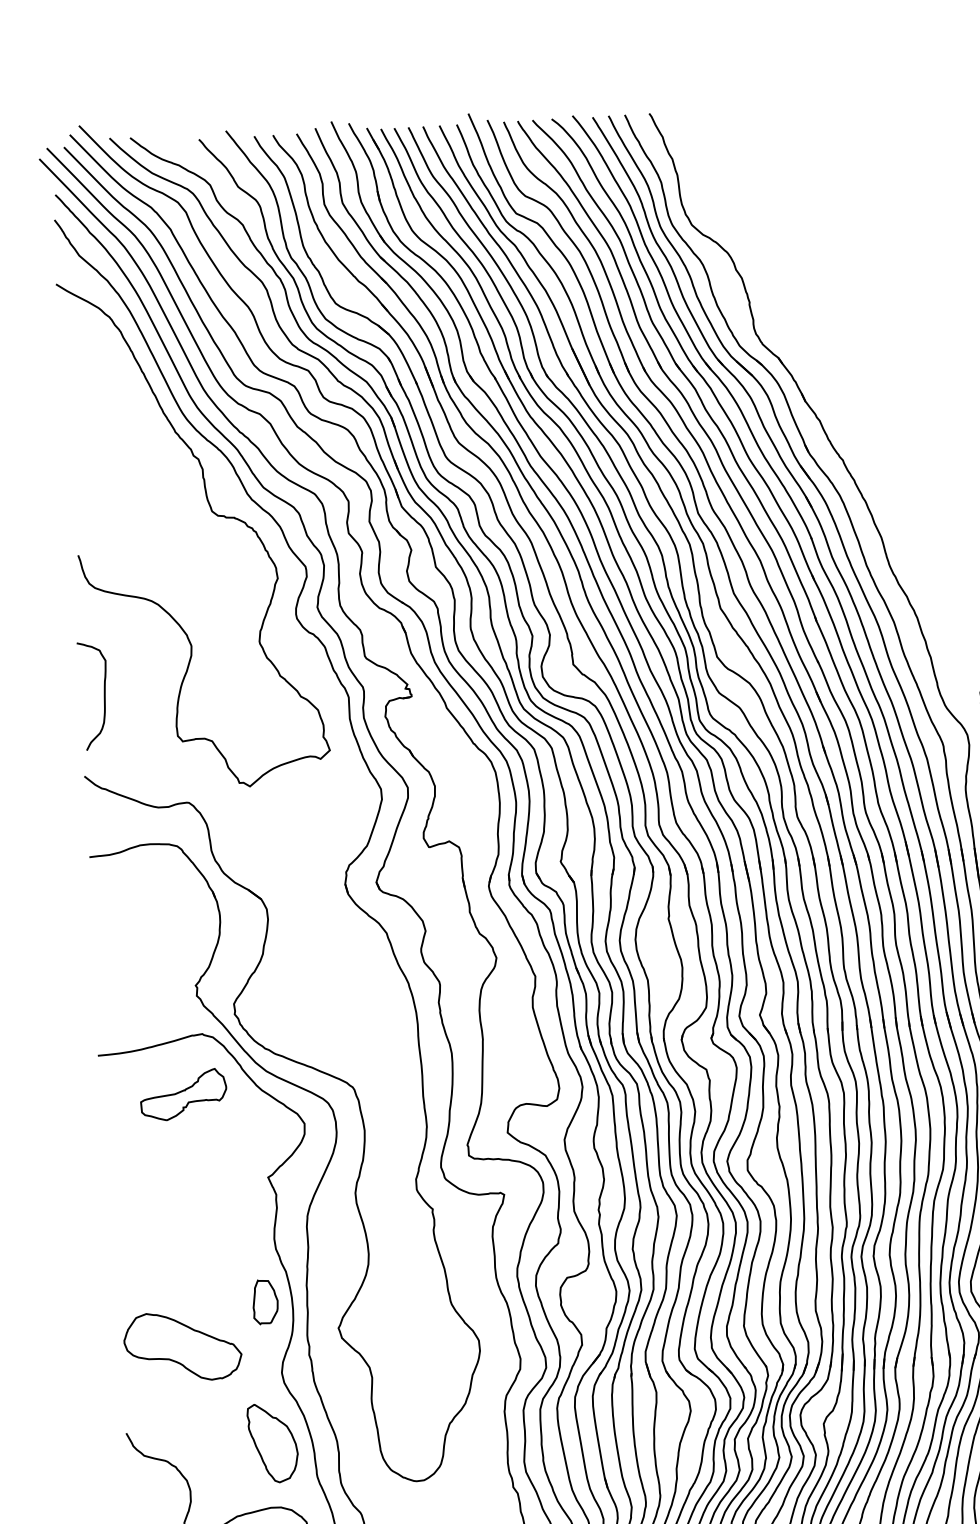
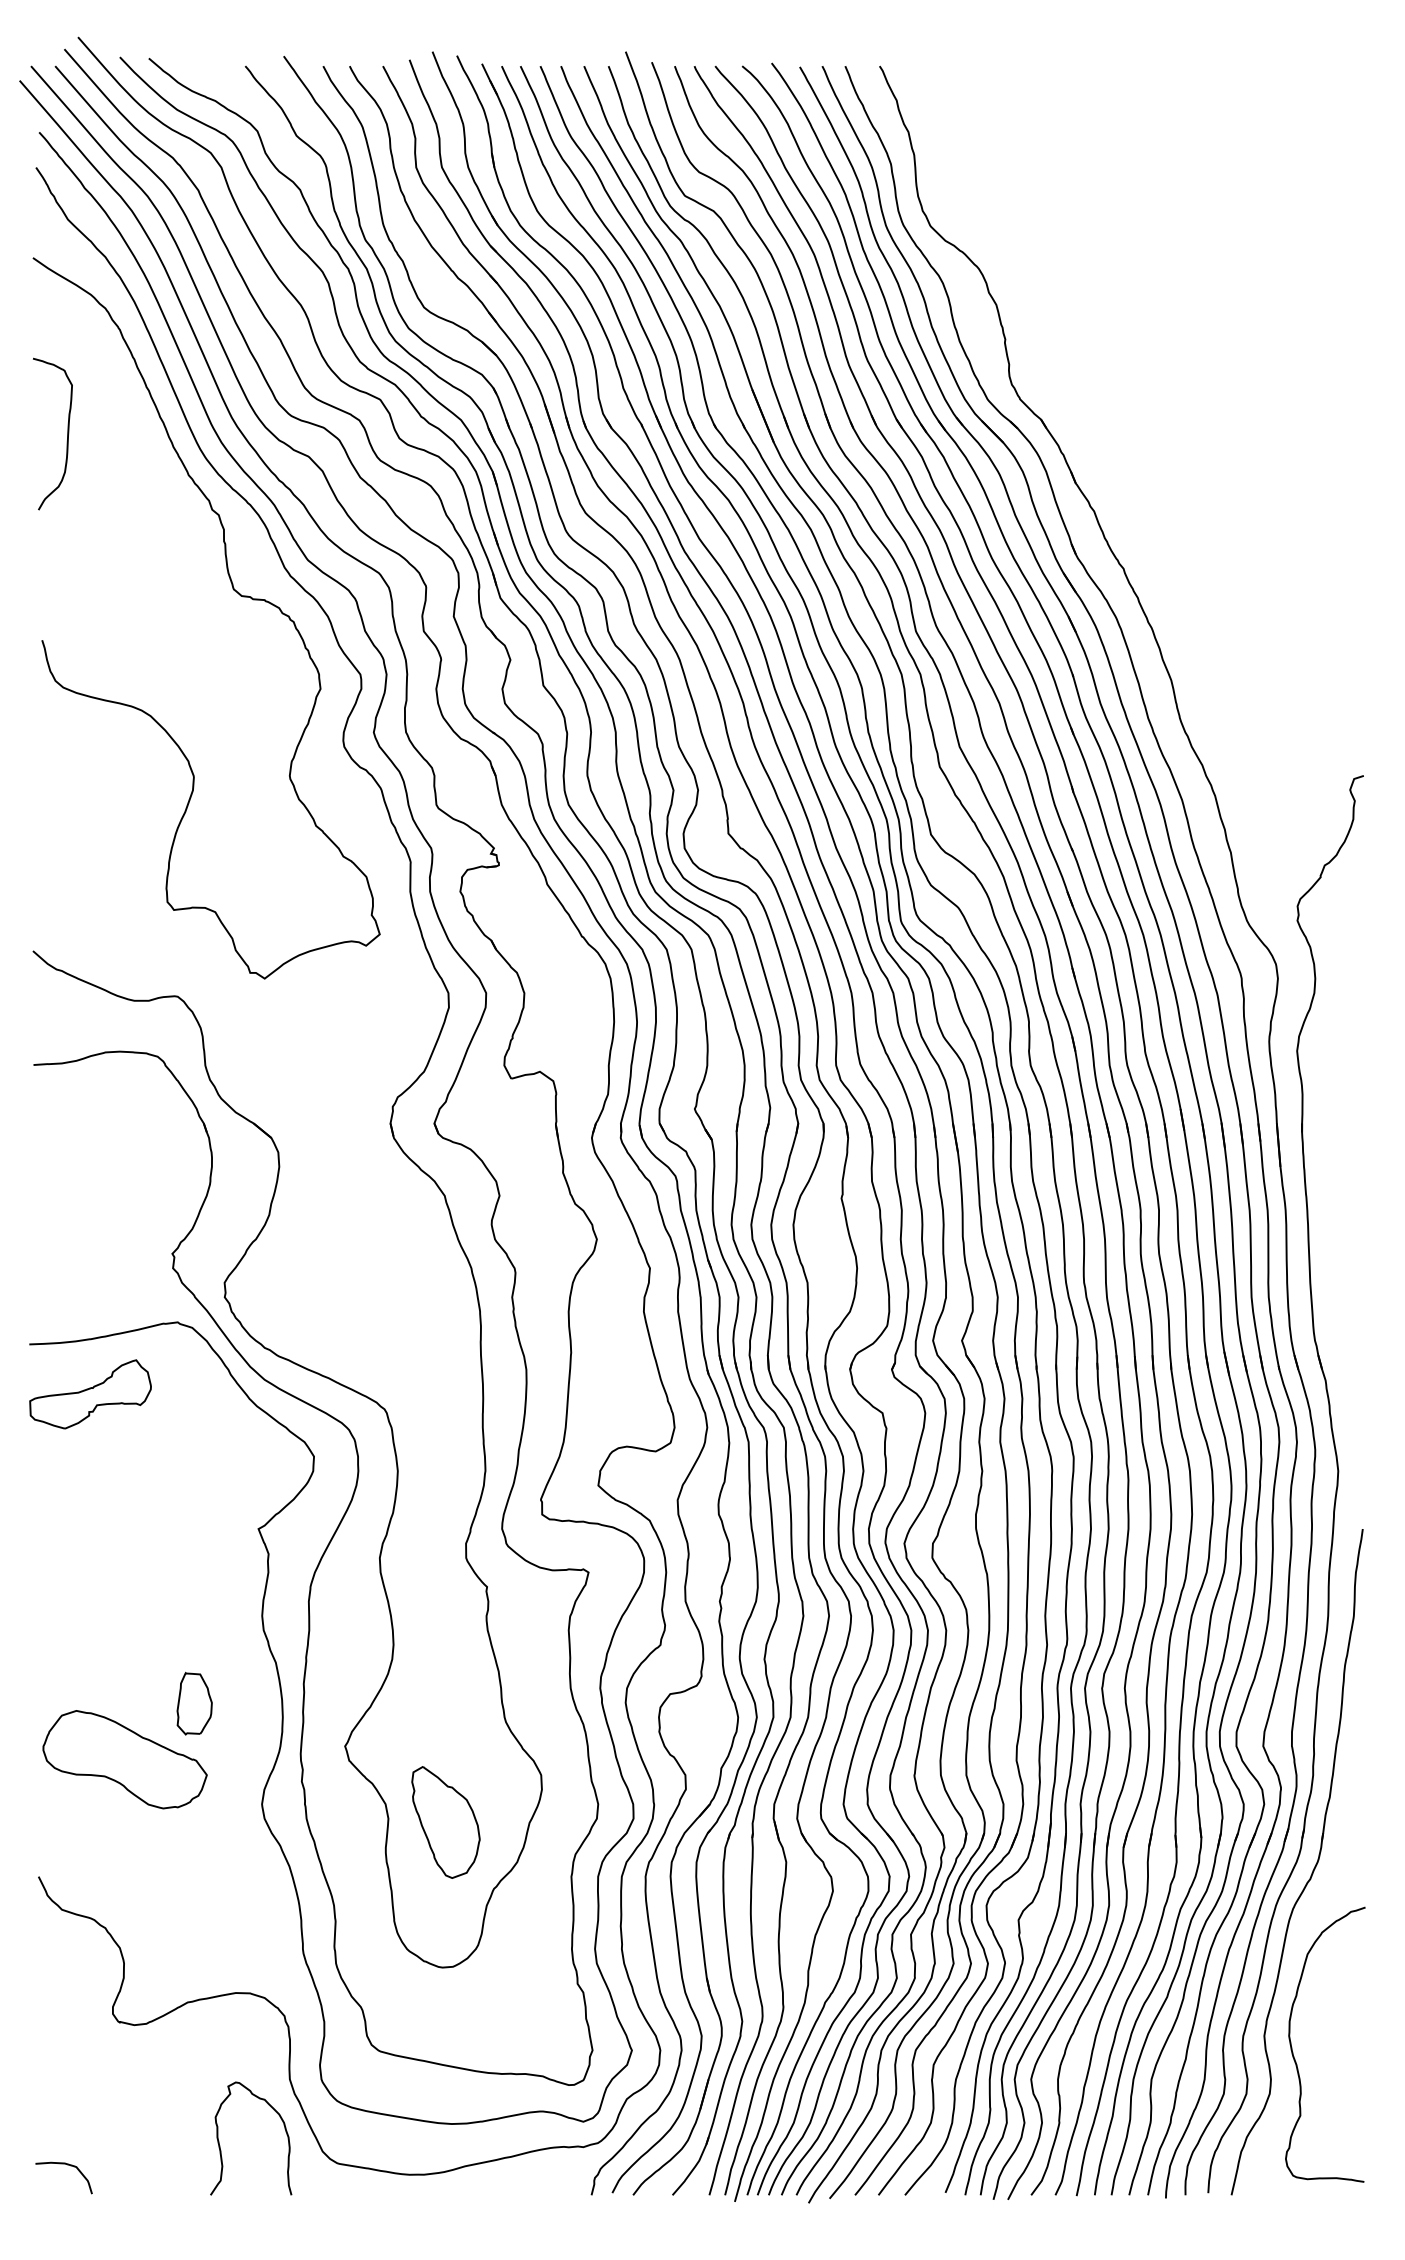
curve: (104, 695) -> (67, 433), moved
part: (183, 1095) -> (90, 1394), moved
part: (265, 1301) -> (194, 1703), moved
part: (272, 1443) -> (445, 1822), moved

